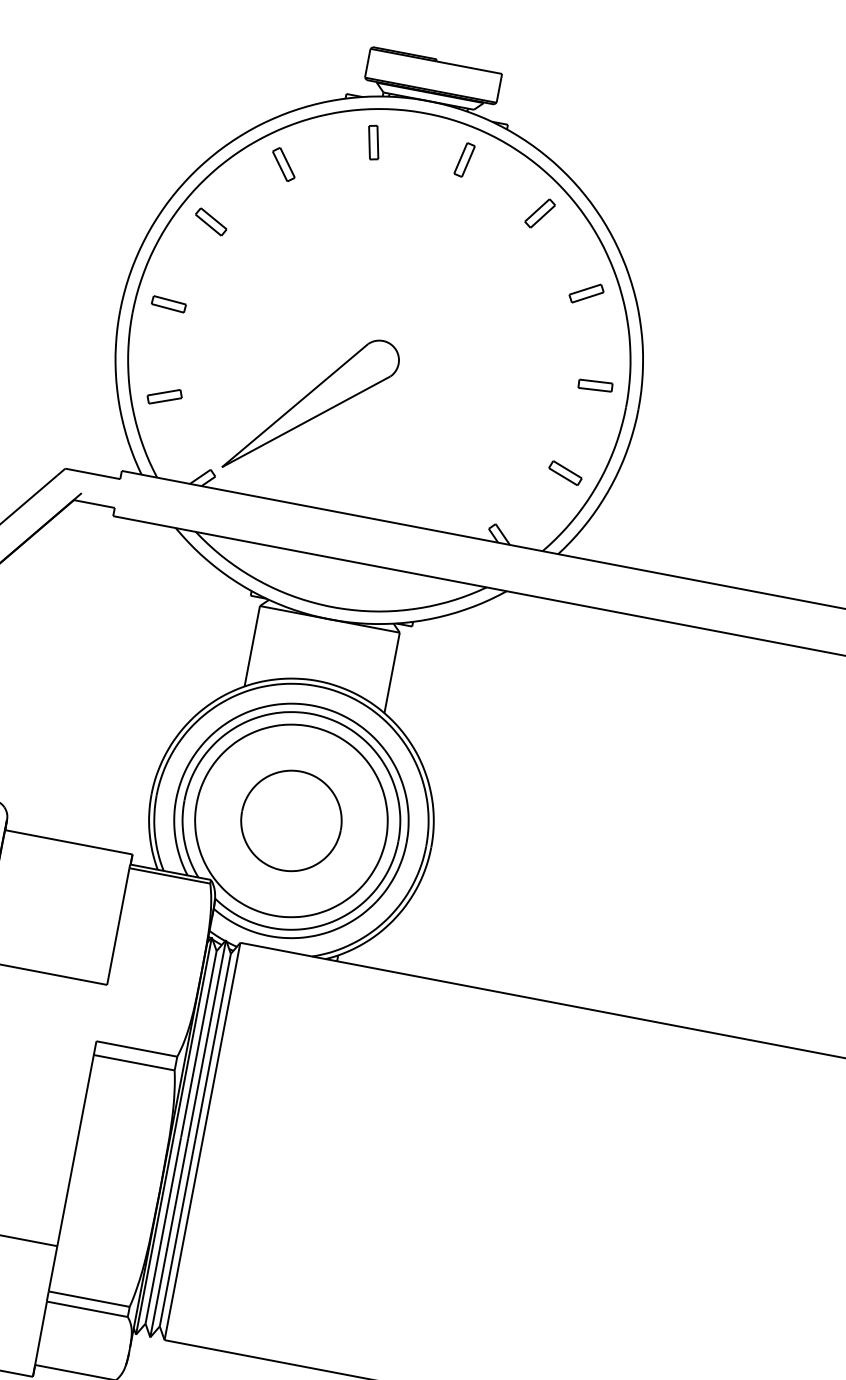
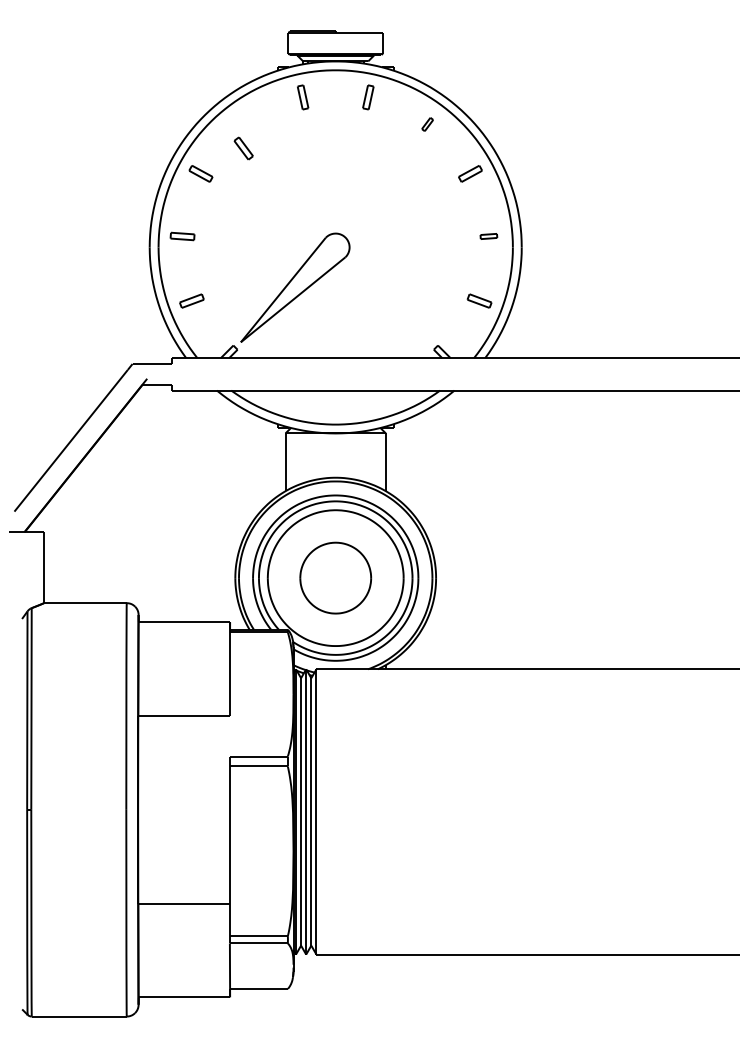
part: (283, 164) -> (243, 148), moved
part: (539, 213) -> (427, 124), size x0.6
part: (595, 385) -> (488, 236), size x0.7

